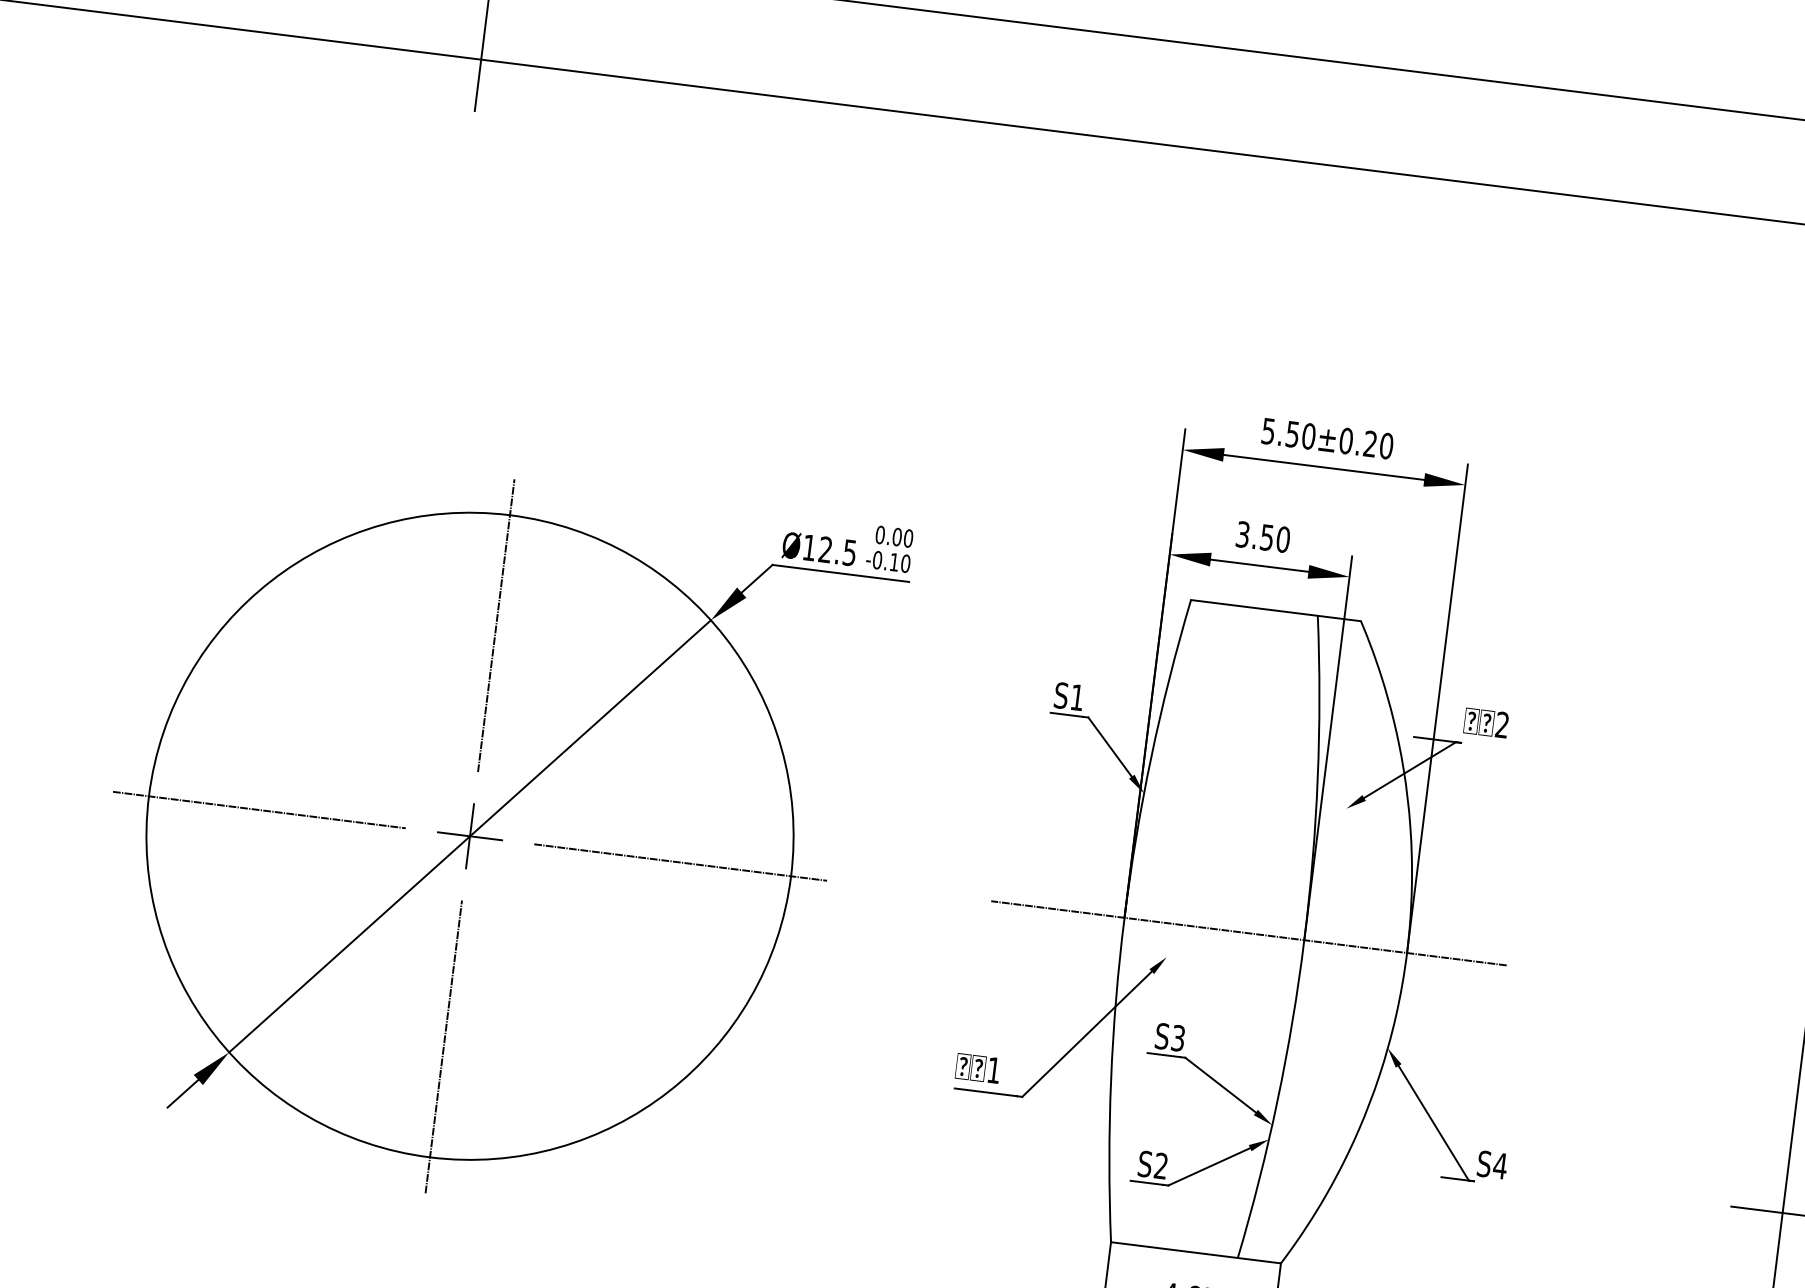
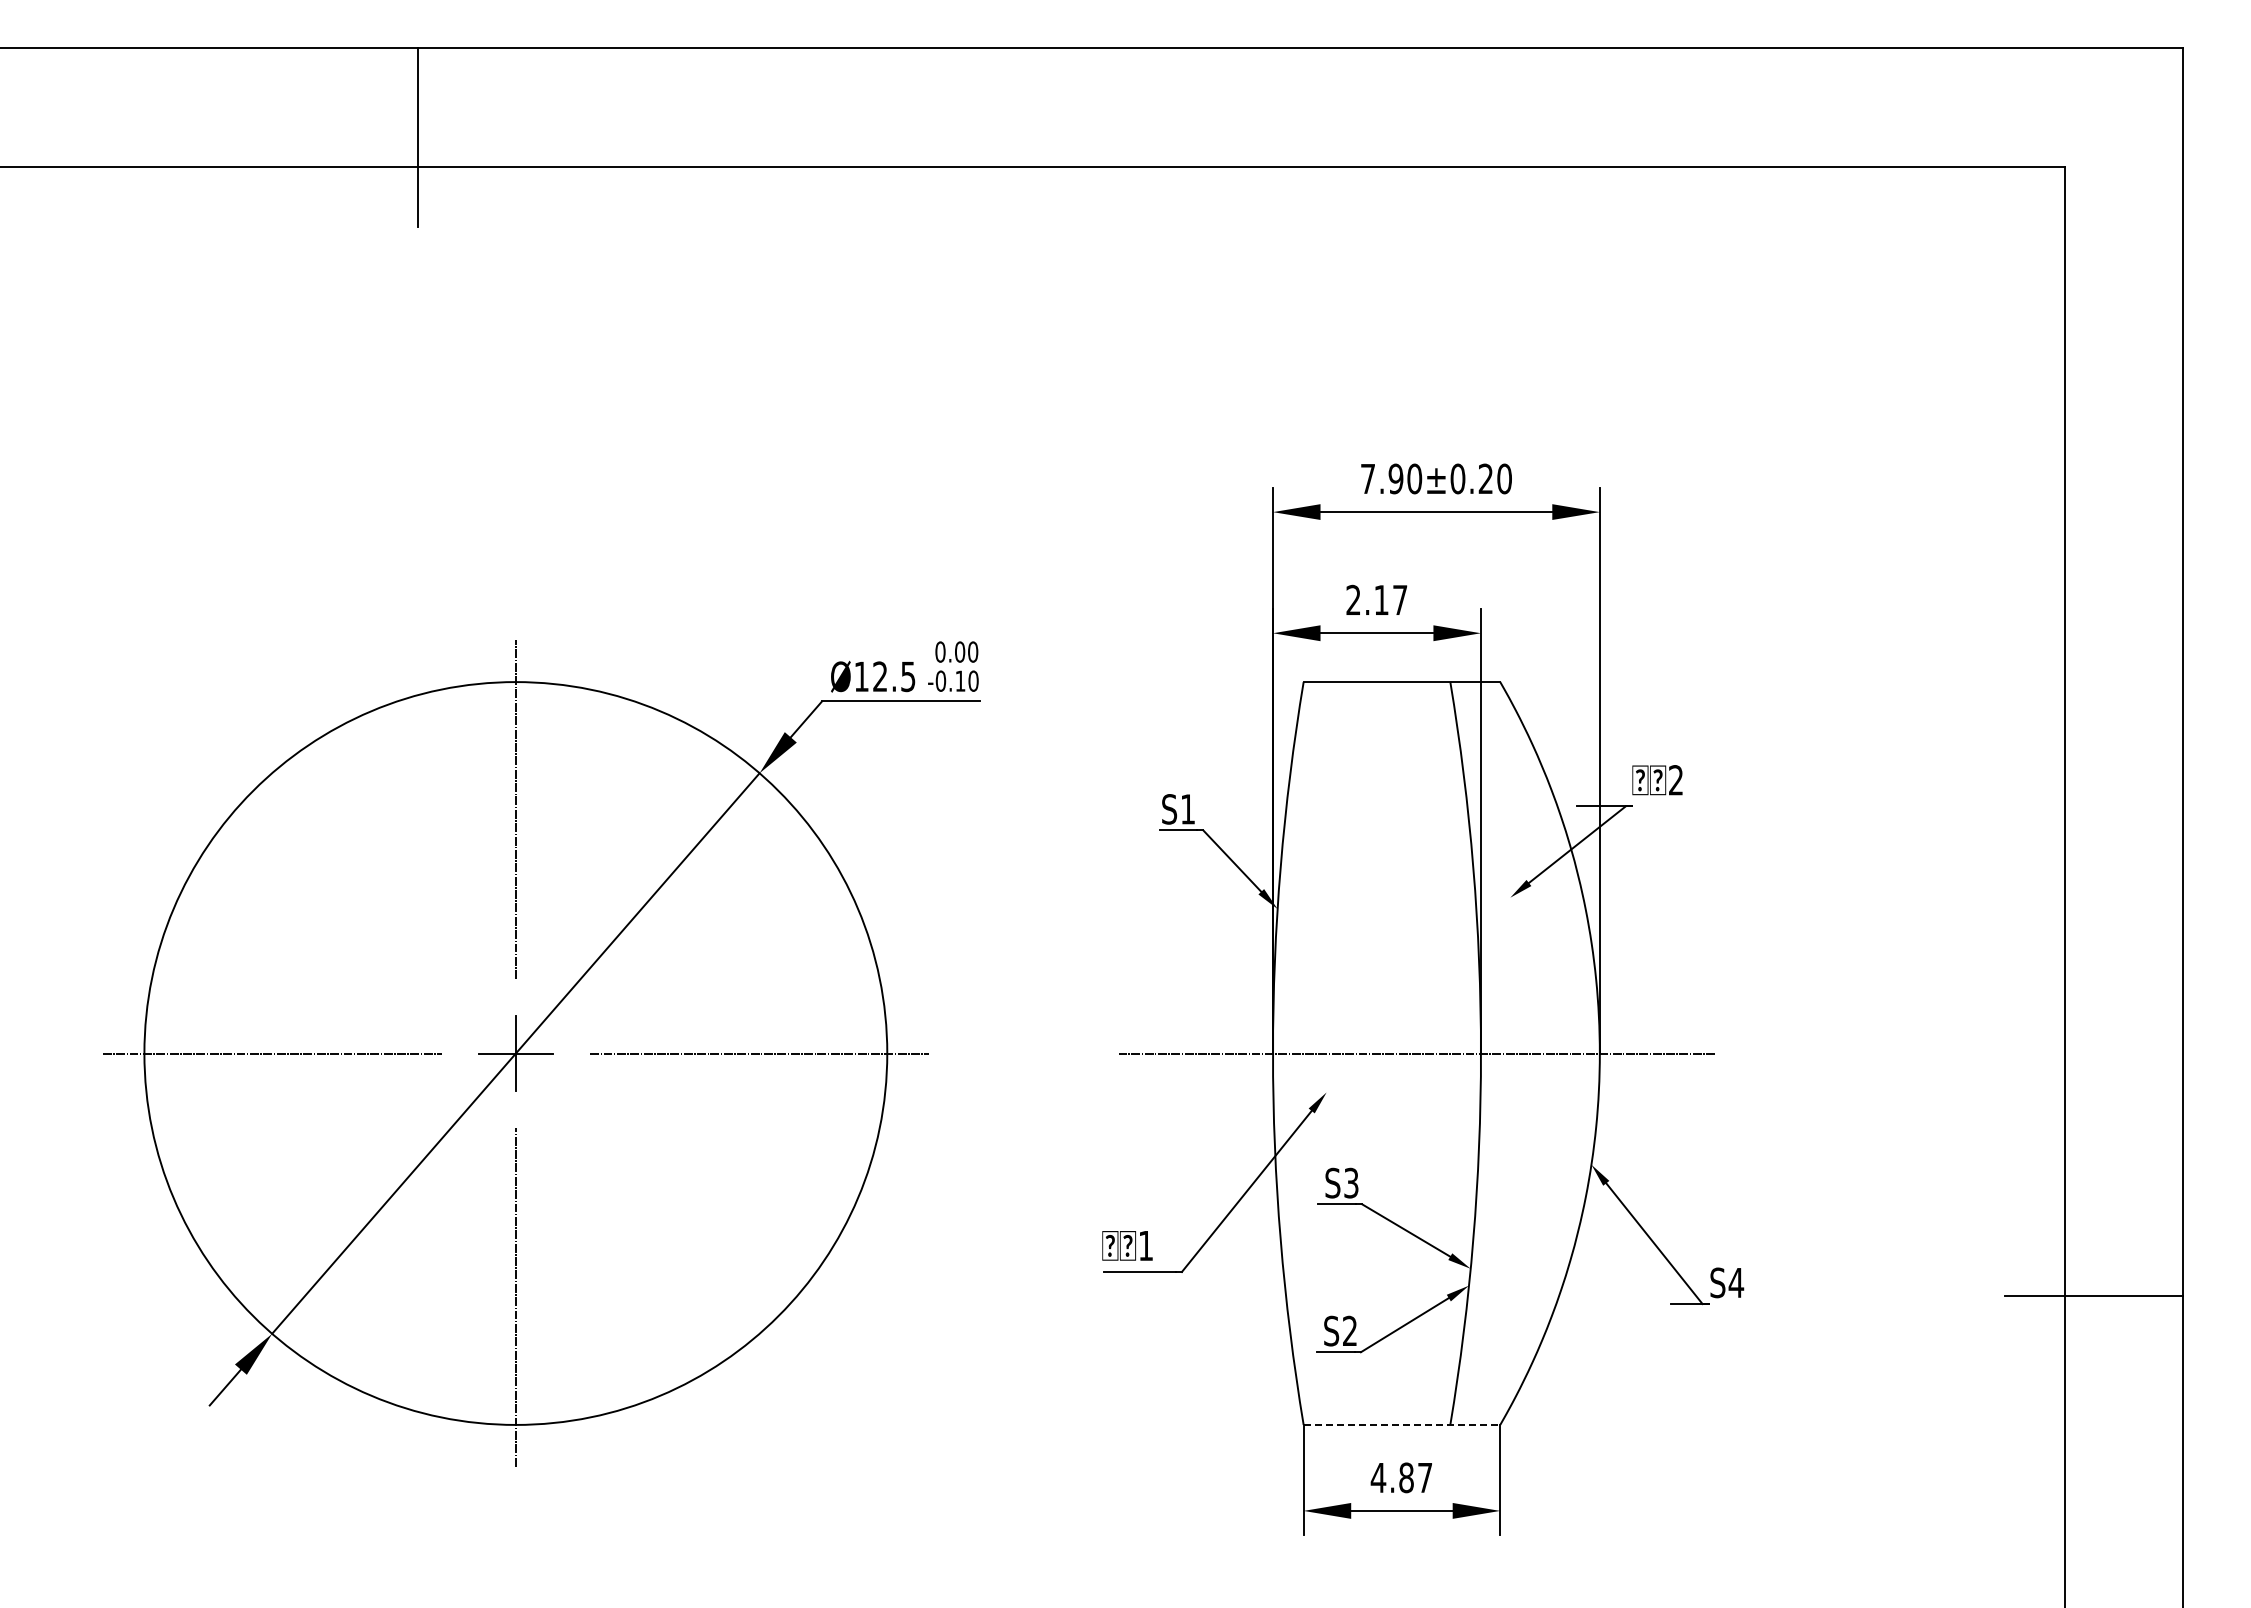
text: (1281, 432) -> (1382, 478), 5.50±0.20 -> 7.90±0.20
text: (1262, 536) -> (1376, 599), 3.50 -> 2.17
line: (1196, 1252) -> (1402, 1424), solid -> dashed

